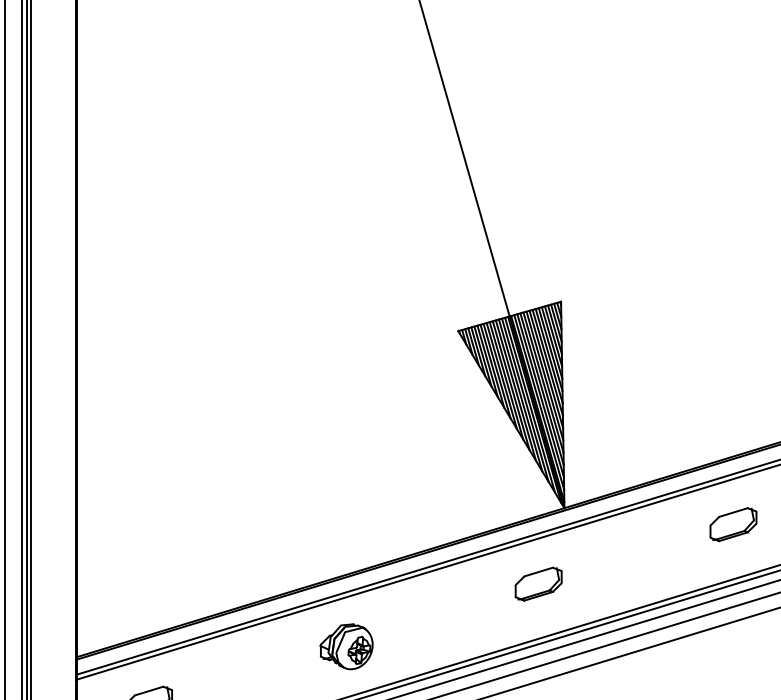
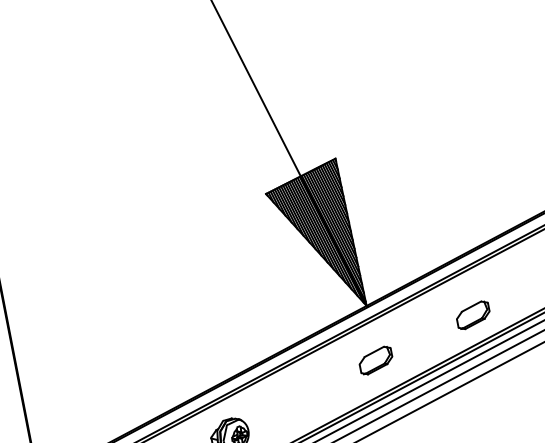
part: (733, 524) -> (473, 315), moved
part: (538, 583) -> (375, 360), moved

